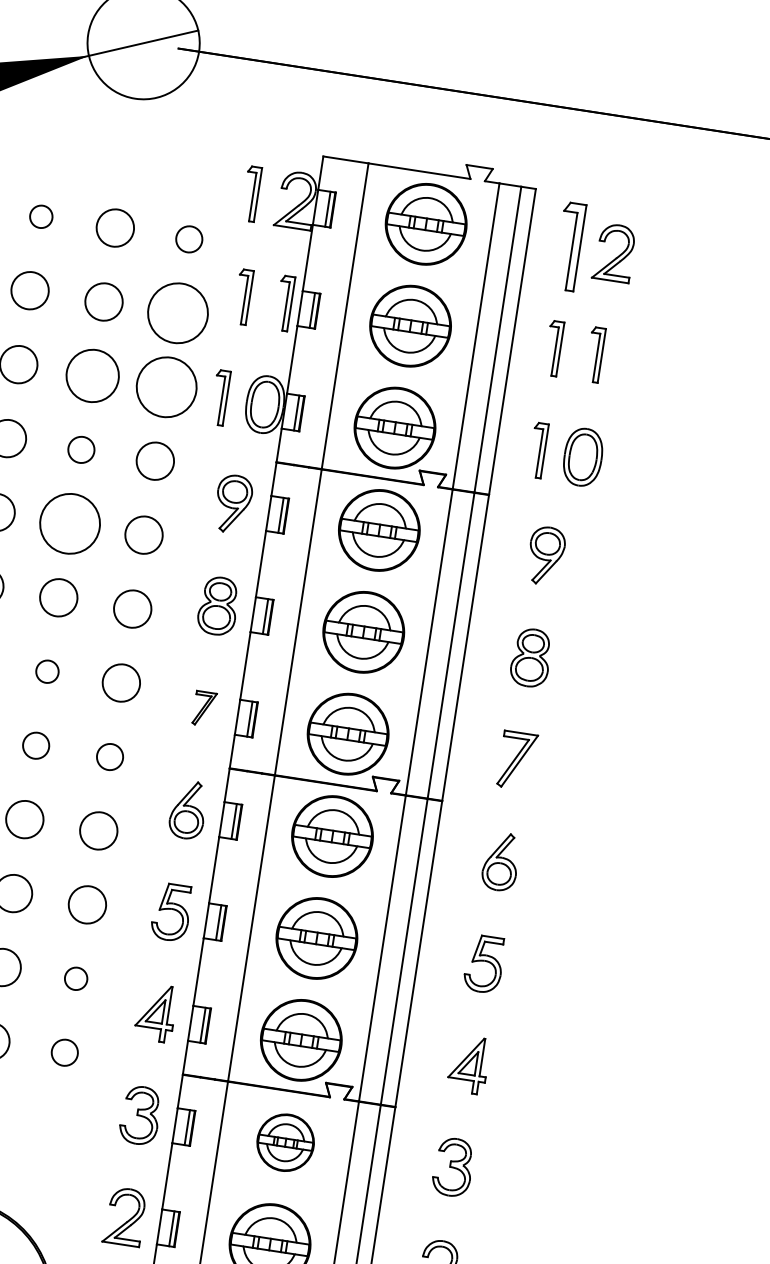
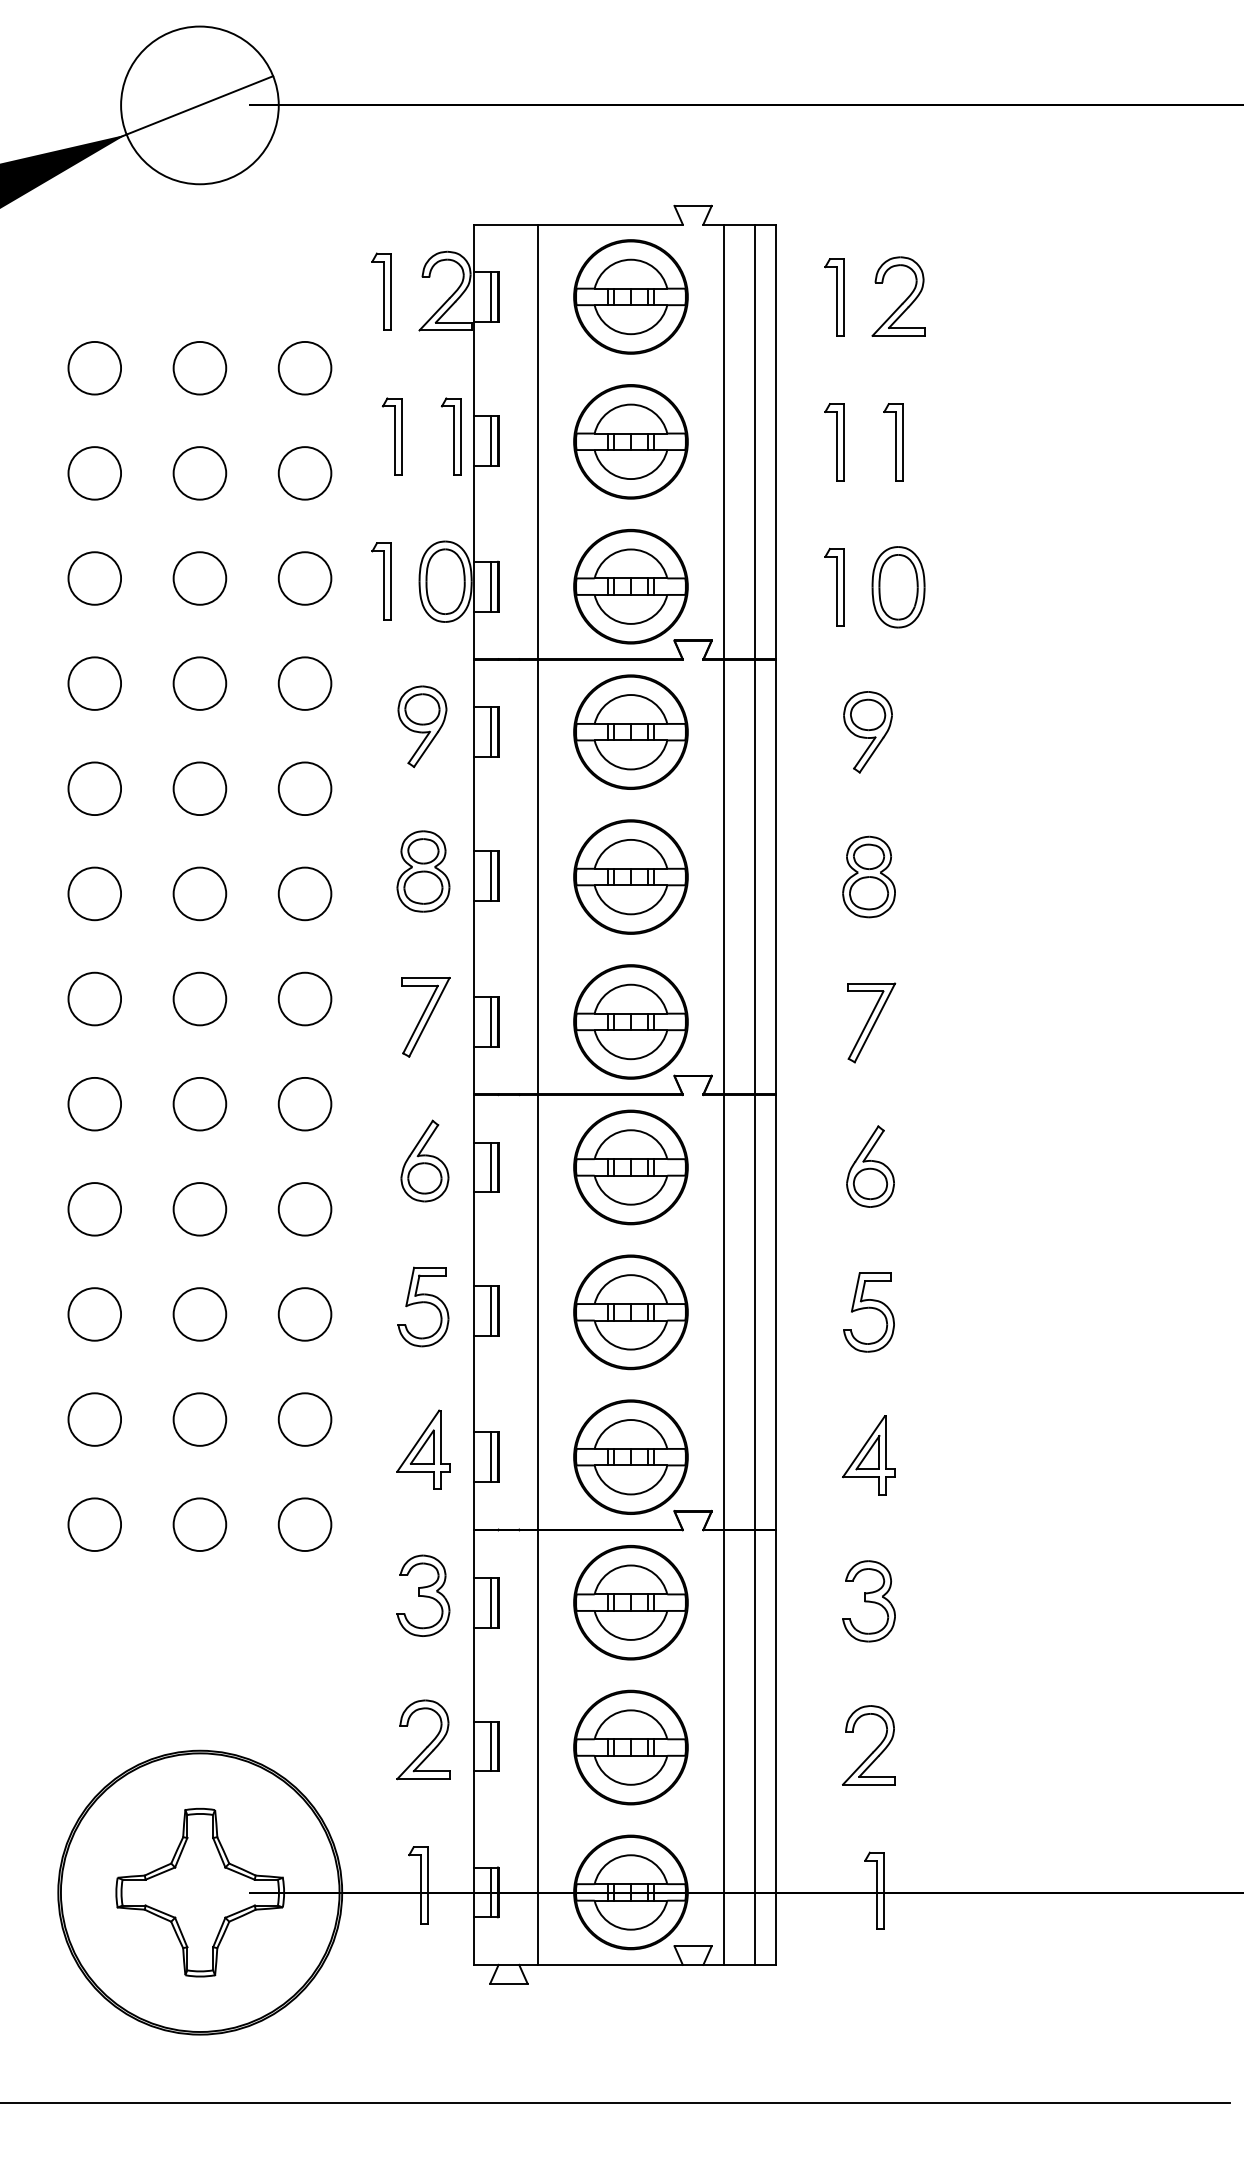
circle: (41, 216) -> (94, 368), size x1.67
circle: (188, 238) -> (304, 367), size x1.43
part: (569, 246) -> (834, 297), size x0.62
circle: (177, 313) -> (304, 473), size x0.62
circle: (92, 375) -> (199, 578), size x0.71
circle: (166, 387) -> (304, 578), size x0.62
circle: (81, 449) -> (199, 683), size x1.43
circle: (69, 523) -> (199, 788), size x0.62
circle: (47, 671) -> (199, 998), size x1.67
part: (204, 708) -> (425, 1017), size x1.67
circle: (35, 745) -> (199, 1104), size x1.43
circle: (109, 757) -> (304, 1104), size x1.43
circle: (75, 978) -> (304, 1419), size x1.67
circle: (64, 1052) -> (304, 1524), size x1.43
part: (285, 1142) -> (630, 1602), size x1.43

